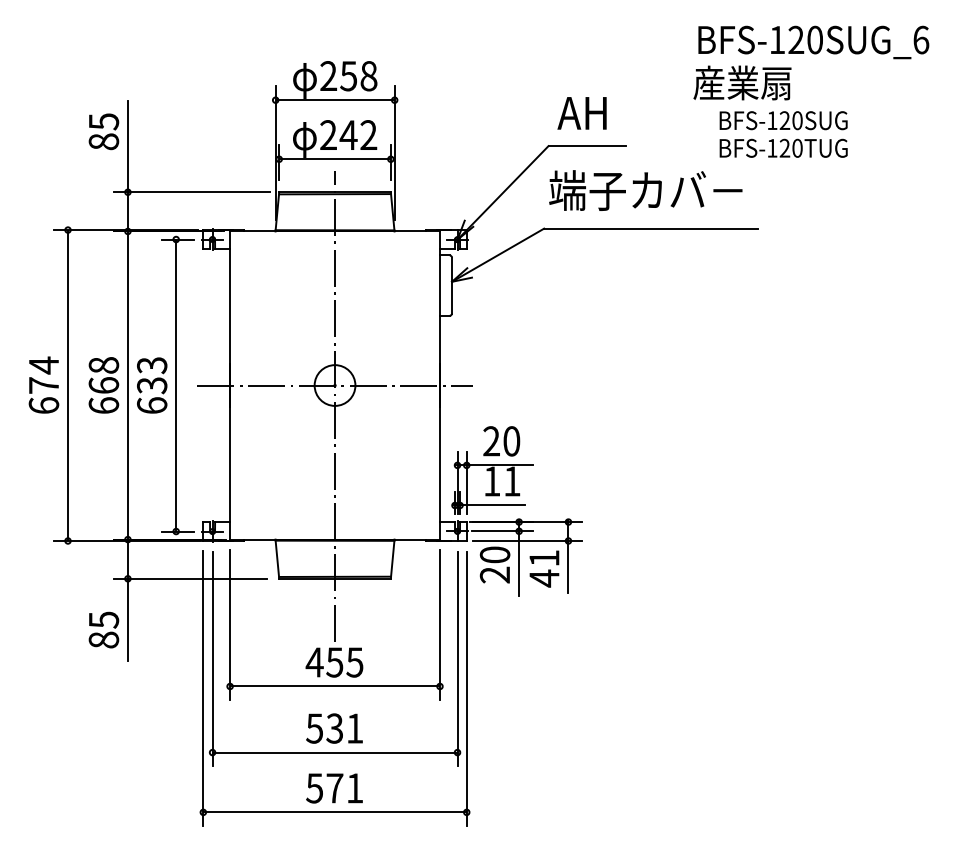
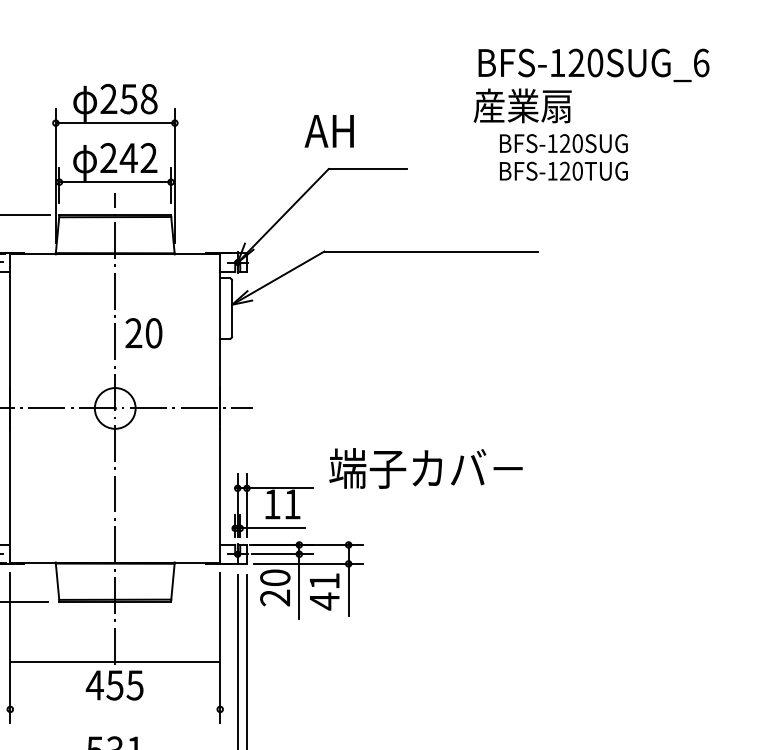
text: (581, 113) -> (328, 131), moved
text: (645, 190) -> (425, 468), moved
text: (501, 441) -> (143, 333), moved
line: (335, 686) -> (115, 662), moved

